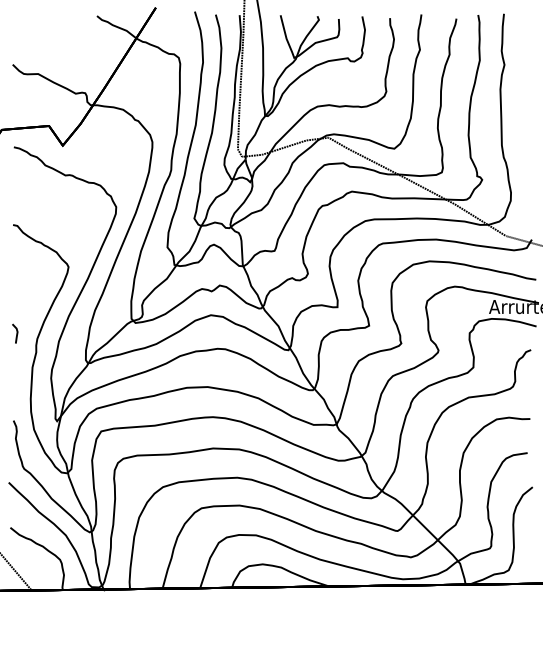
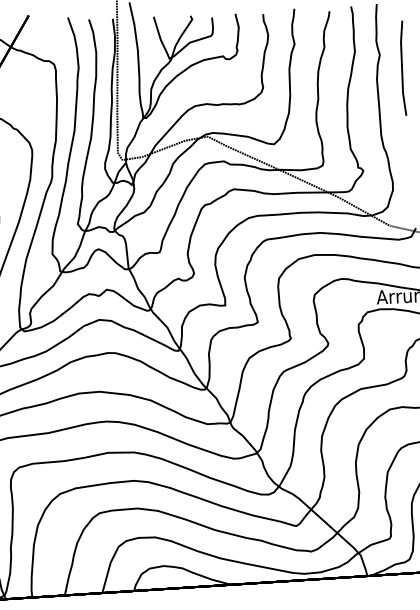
line: (526, 78) -> (402, 67), added

